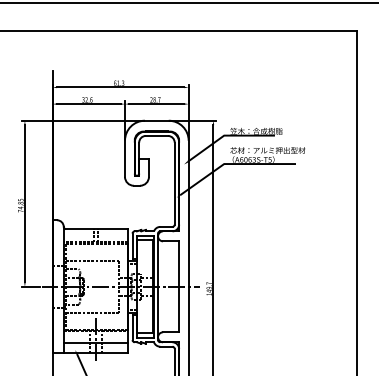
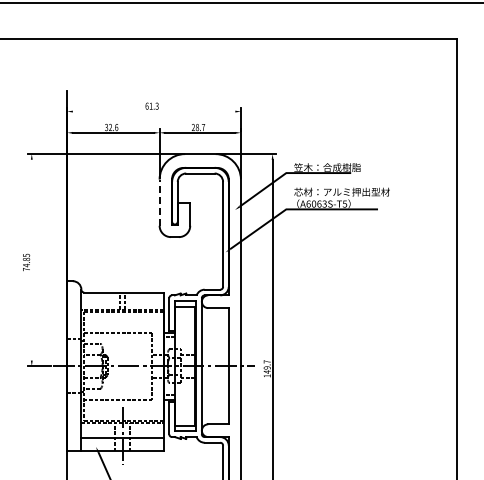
line: (120, 87) -> (153, 111), removed
line: (124, 158) -> (159, 202), solid -> dashed
line: (24, 203) -> (31, 259), removed

